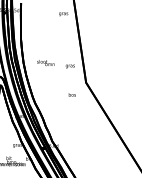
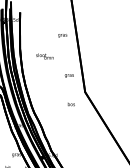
text: (63, 14) -> (62, 35), moved
text: (45, 62) -> (44, 55), moved

